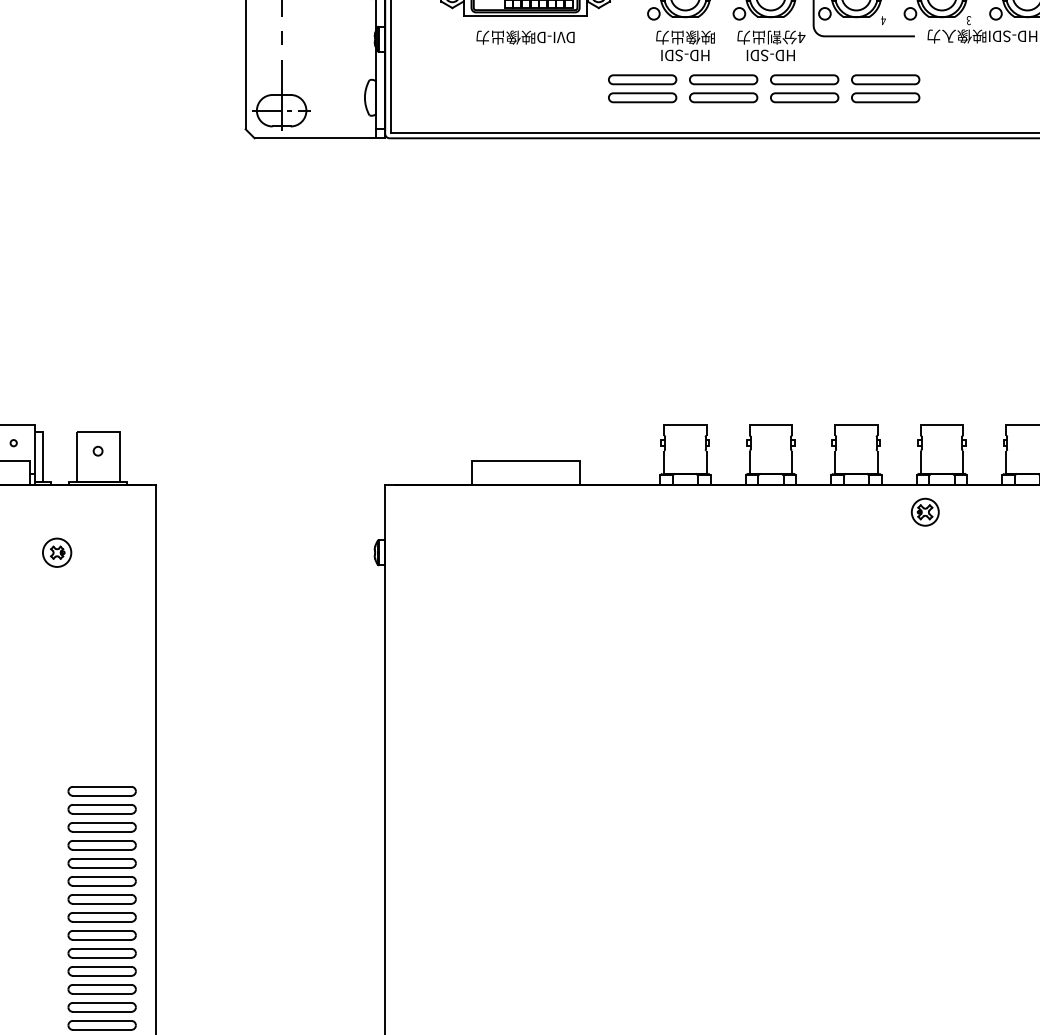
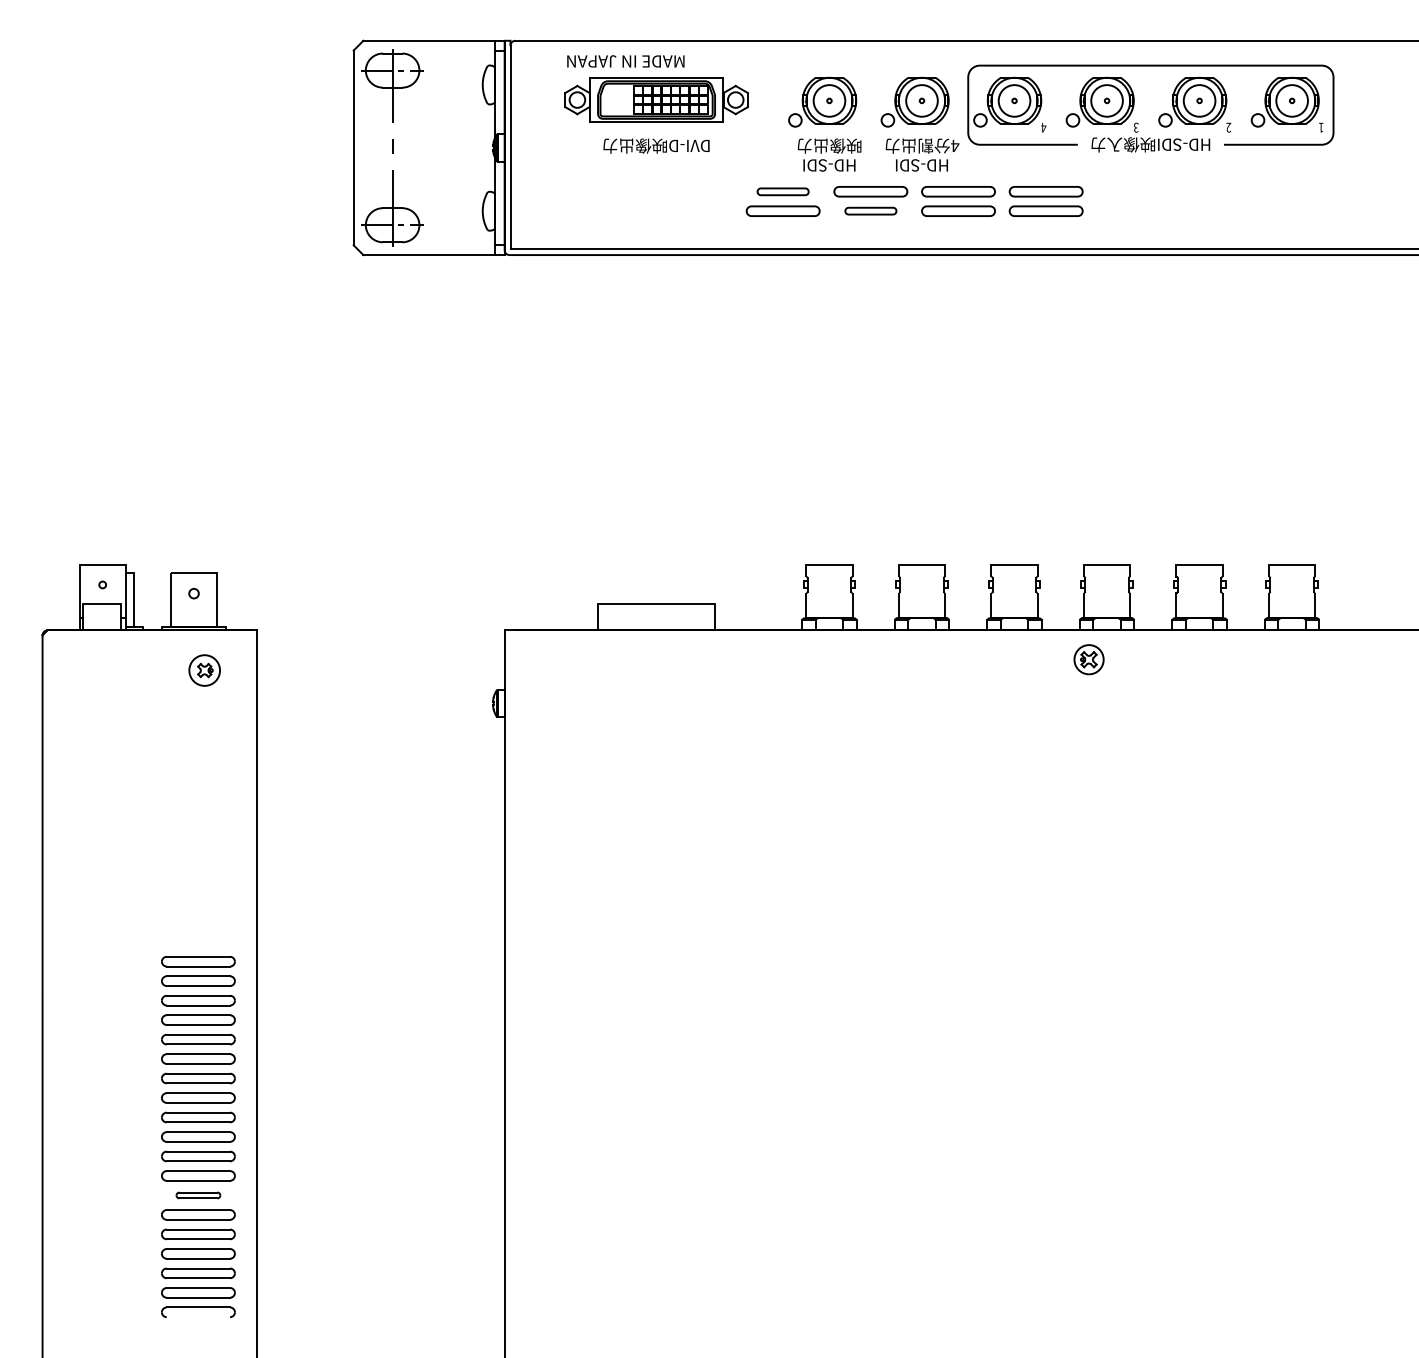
part: (641, 79) -> (782, 191), size x0.7
part: (723, 97) -> (870, 210), size x0.7
part: (56, 552) -> (204, 670), moved
part: (102, 1007) -> (198, 1195), size x0.6

